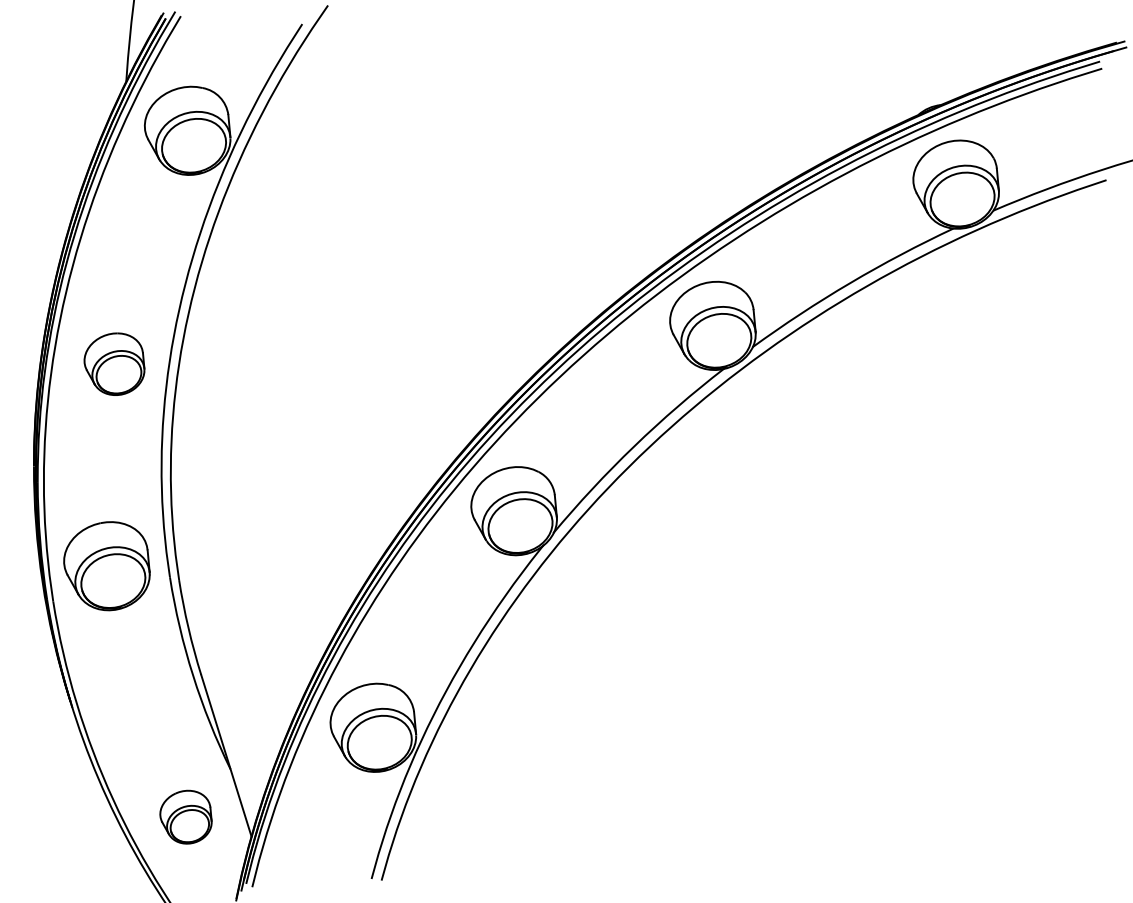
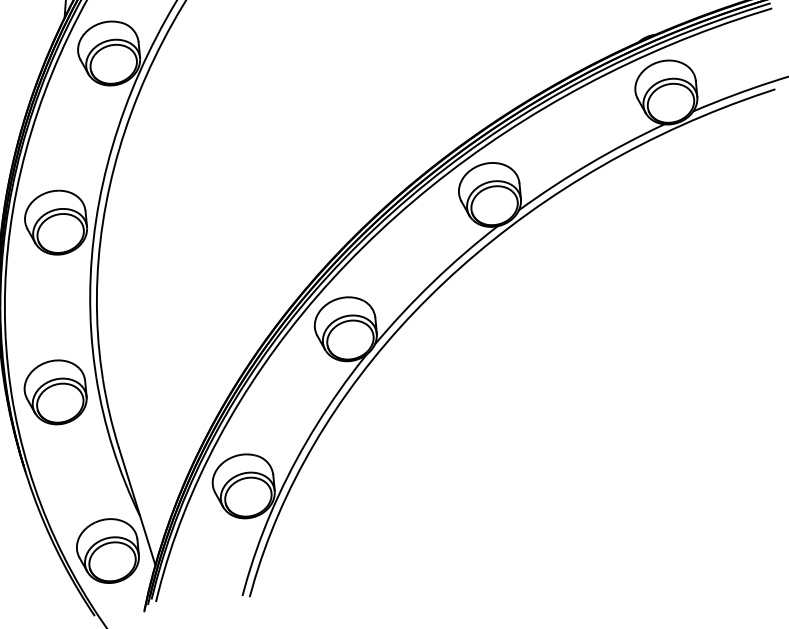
part: (114, 364) -> (56, 222), size x1.43
part: (106, 566) -> (55, 392), moved
part: (185, 817) -> (107, 551), size x1.67

